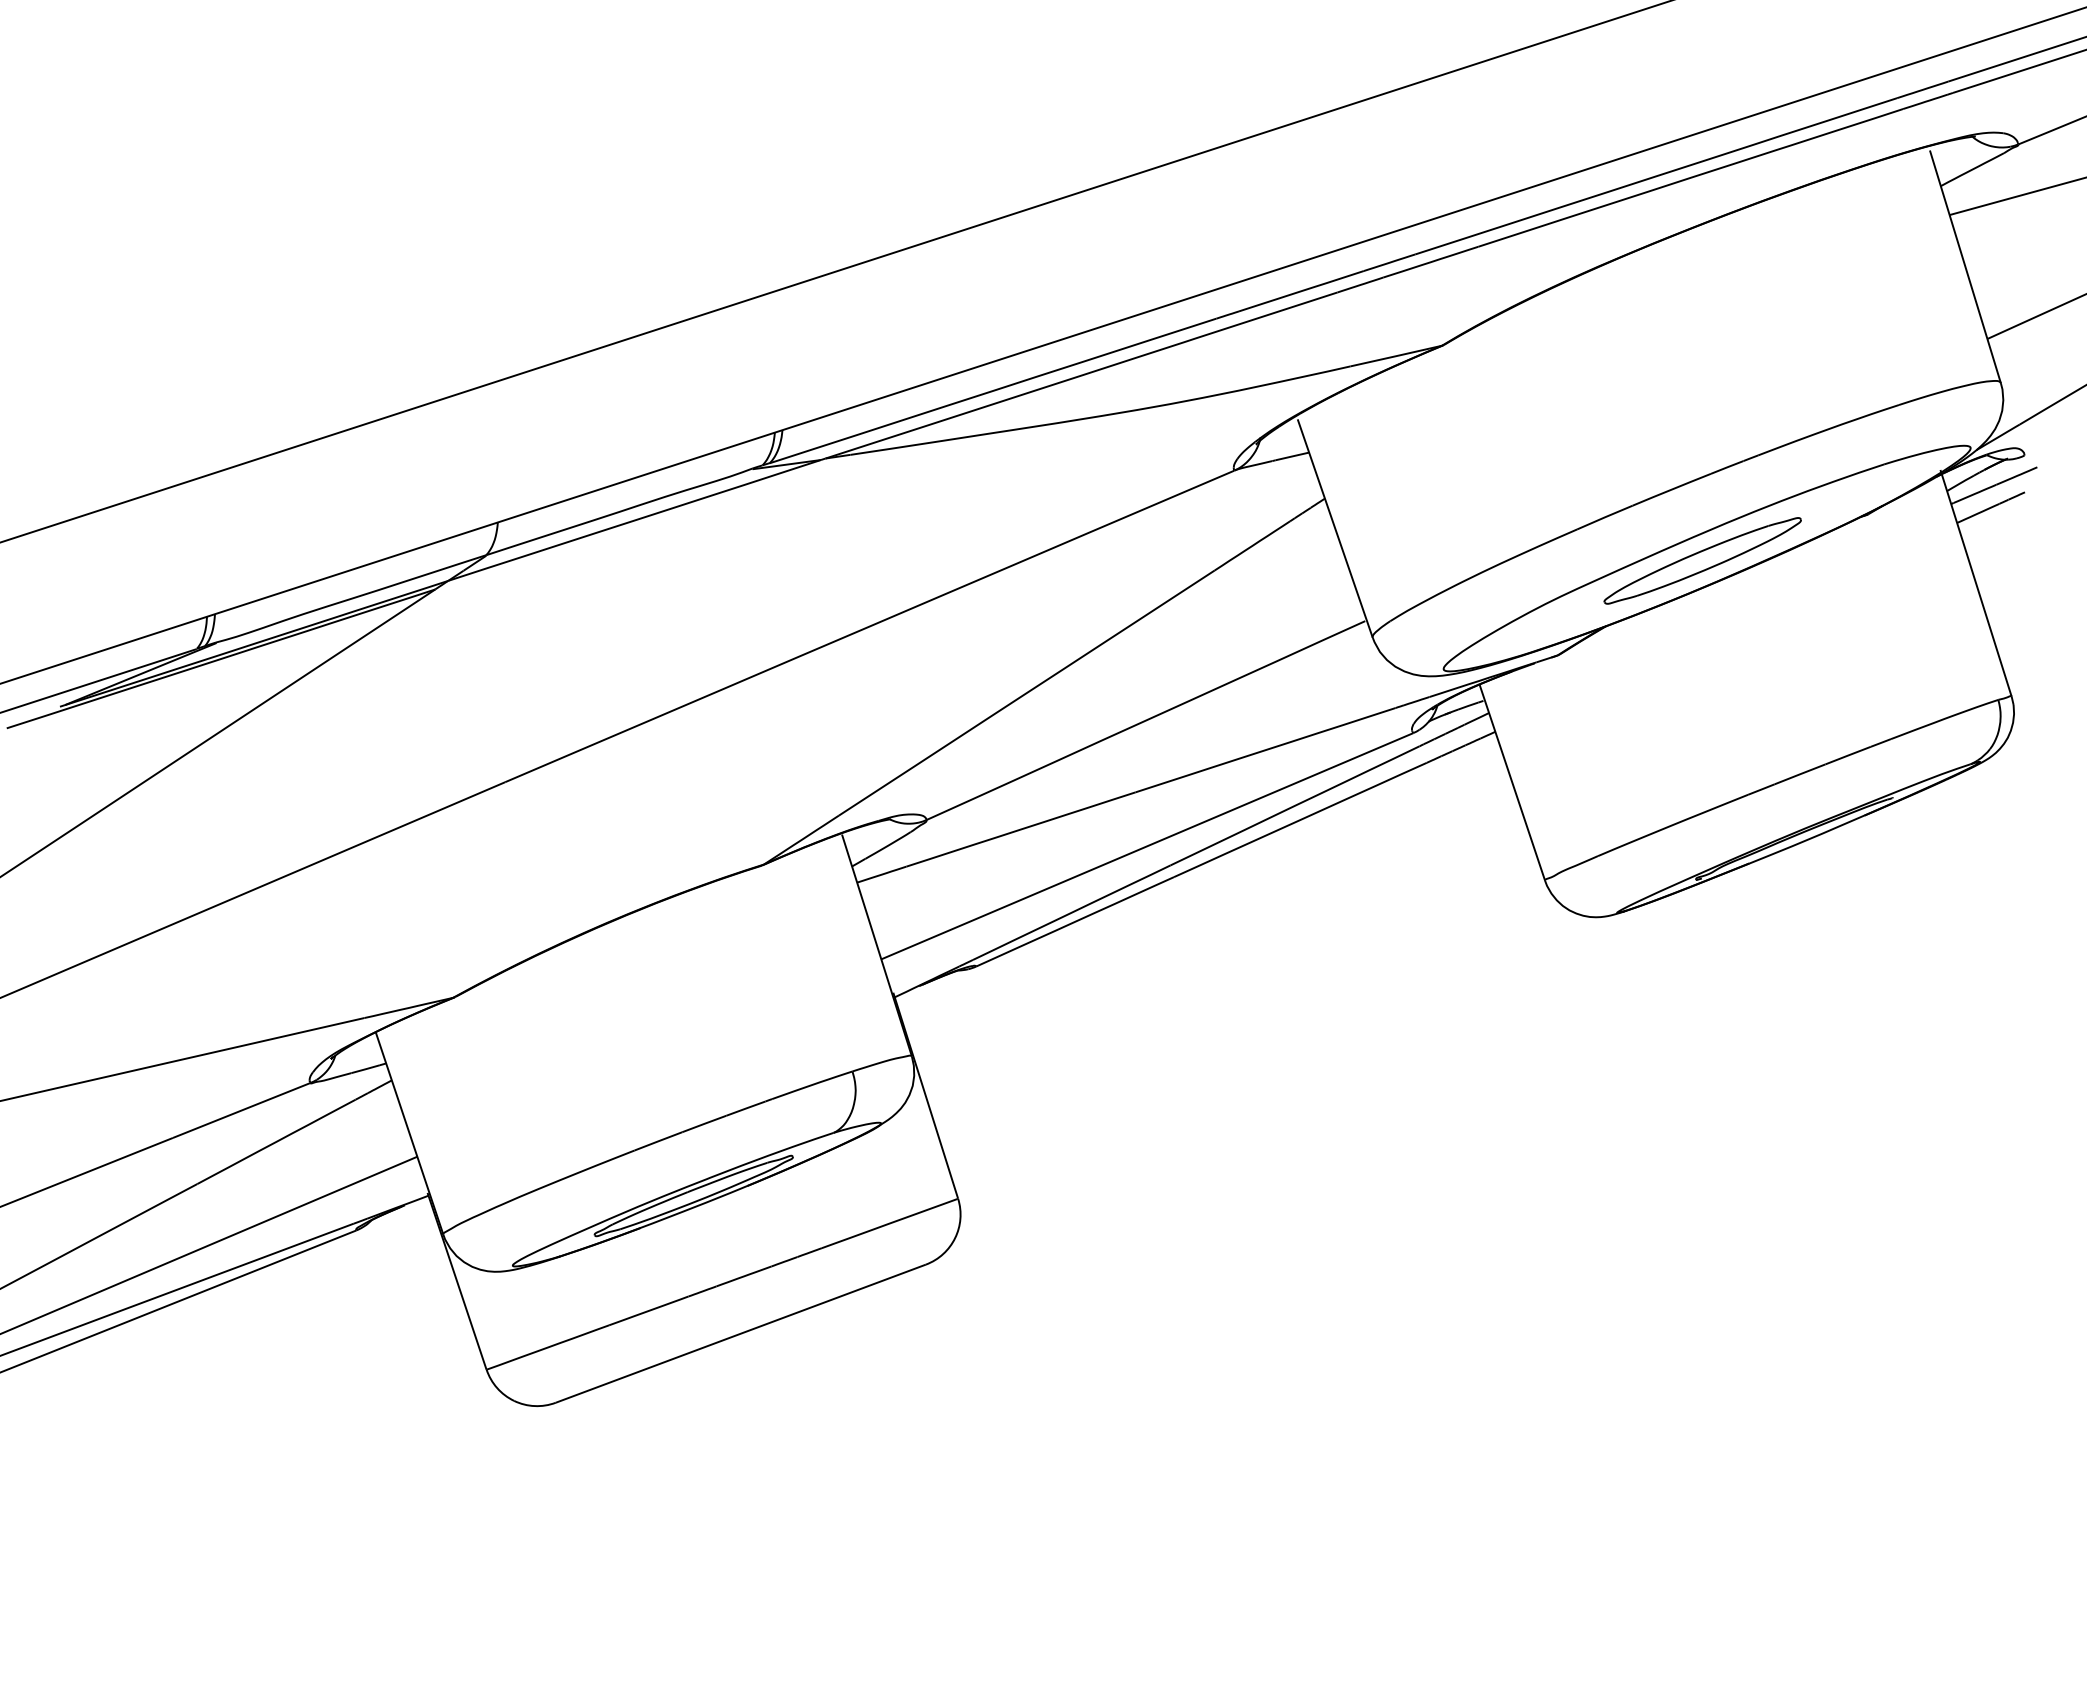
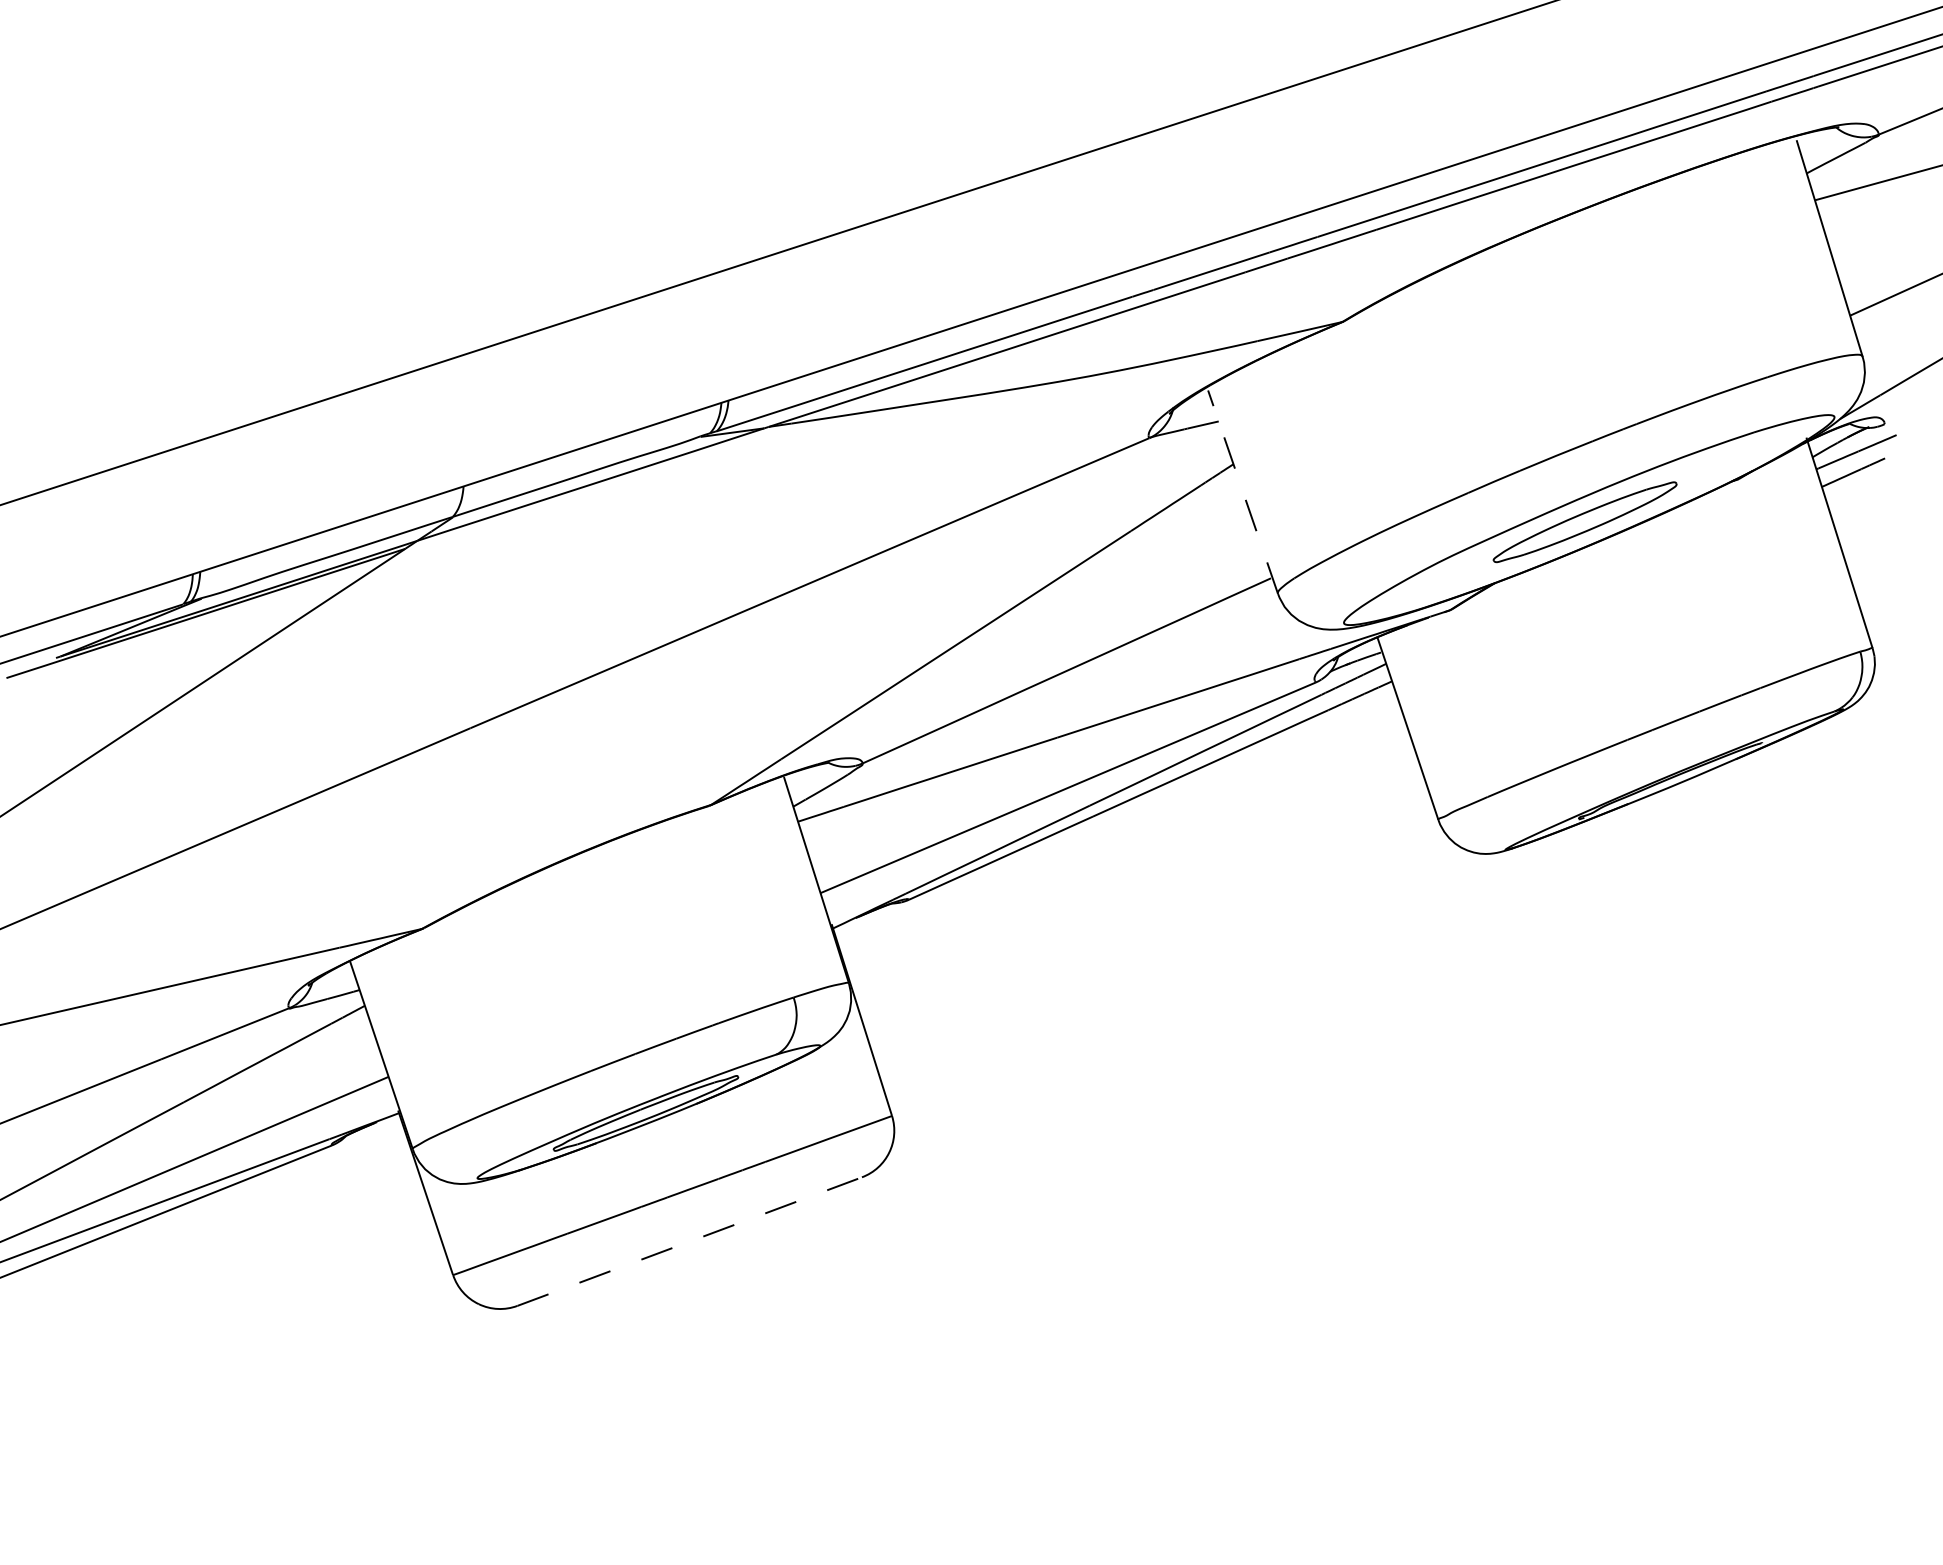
line: (1334, 527) -> (1242, 491), solid -> dashed
line: (740, 1333) -> (689, 1241), solid -> dashed

